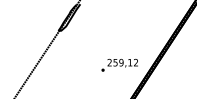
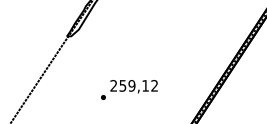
text: (119, 65) -> (128, 90), moved

